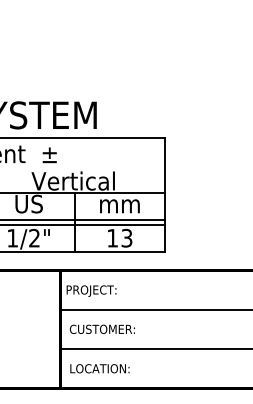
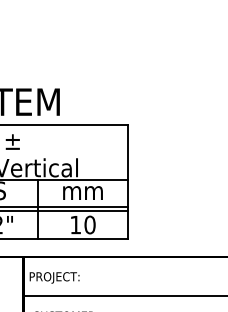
text: (126, 238) -> (89, 225), 13 -> 10

